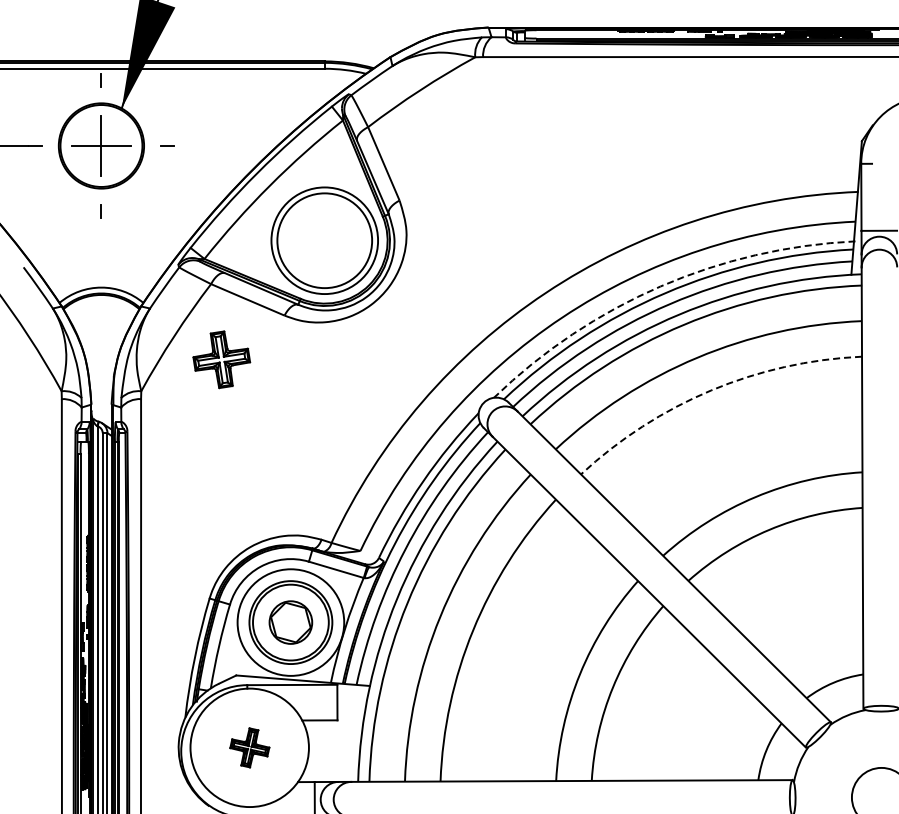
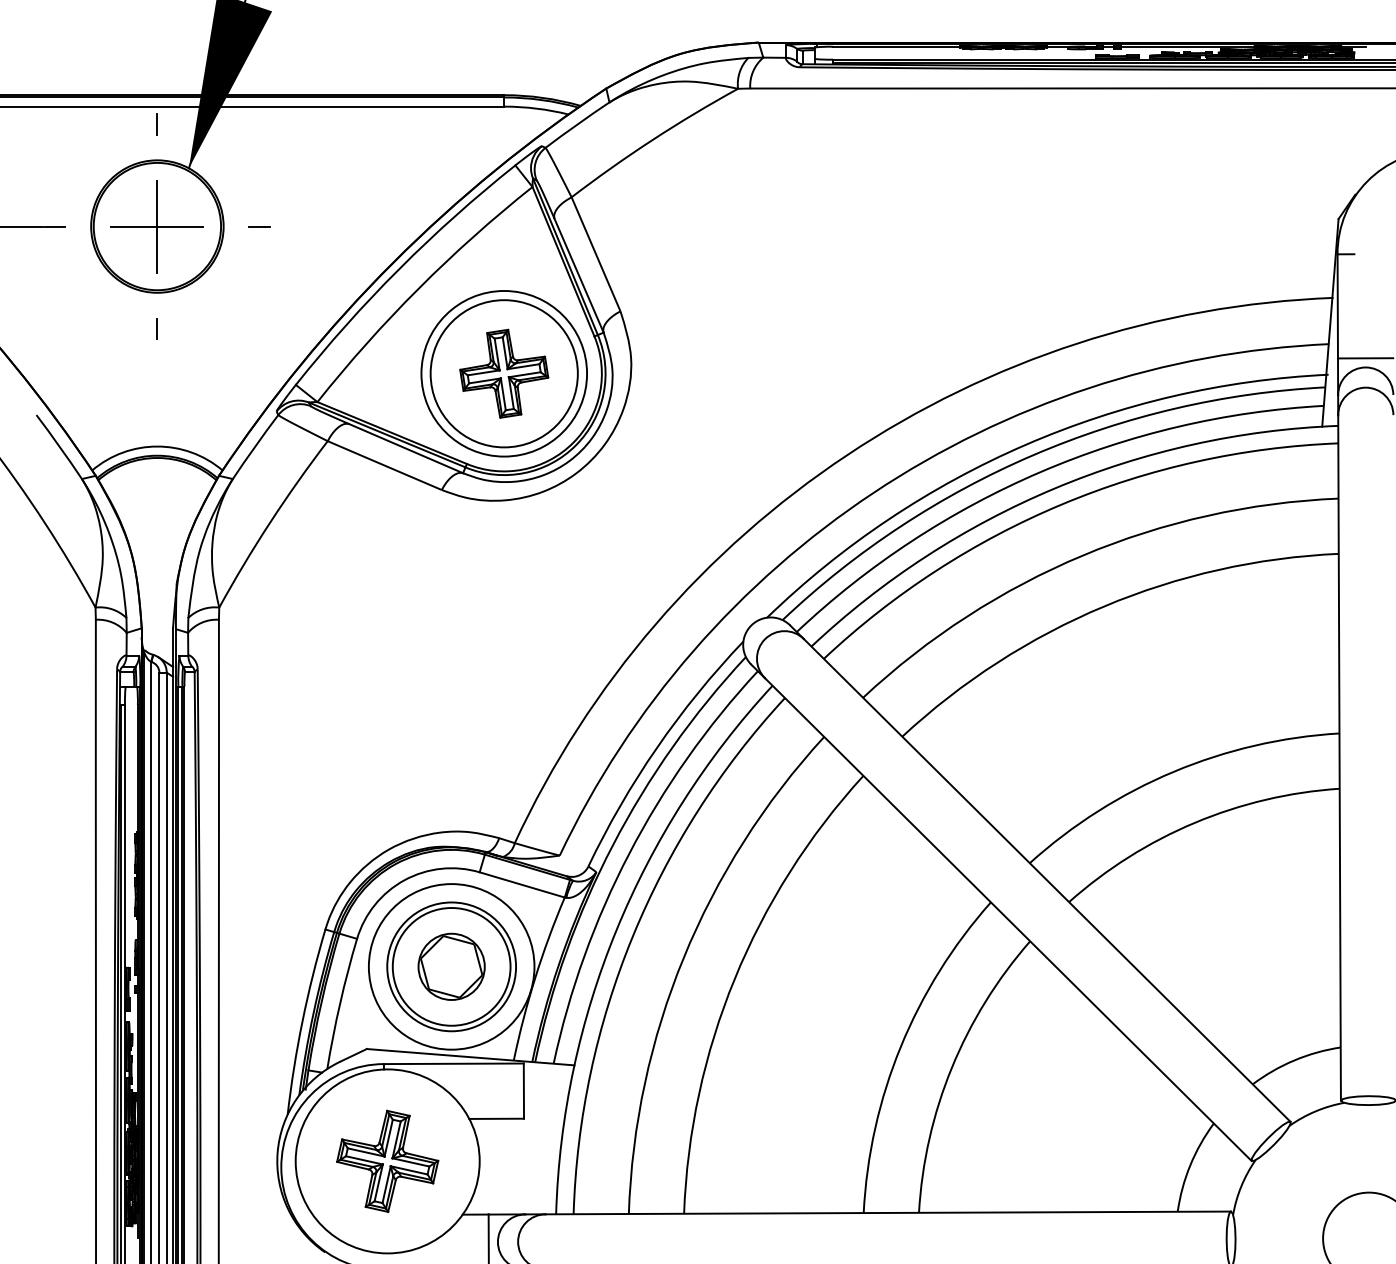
arc: (660, 286) -> (1025, 444), dashed -> solid
part: (221, 359) -> (503, 373), moved
arc: (711, 390) -> (1104, 606), dashed -> solid
part: (249, 747) -> (387, 1160), size x1.67

